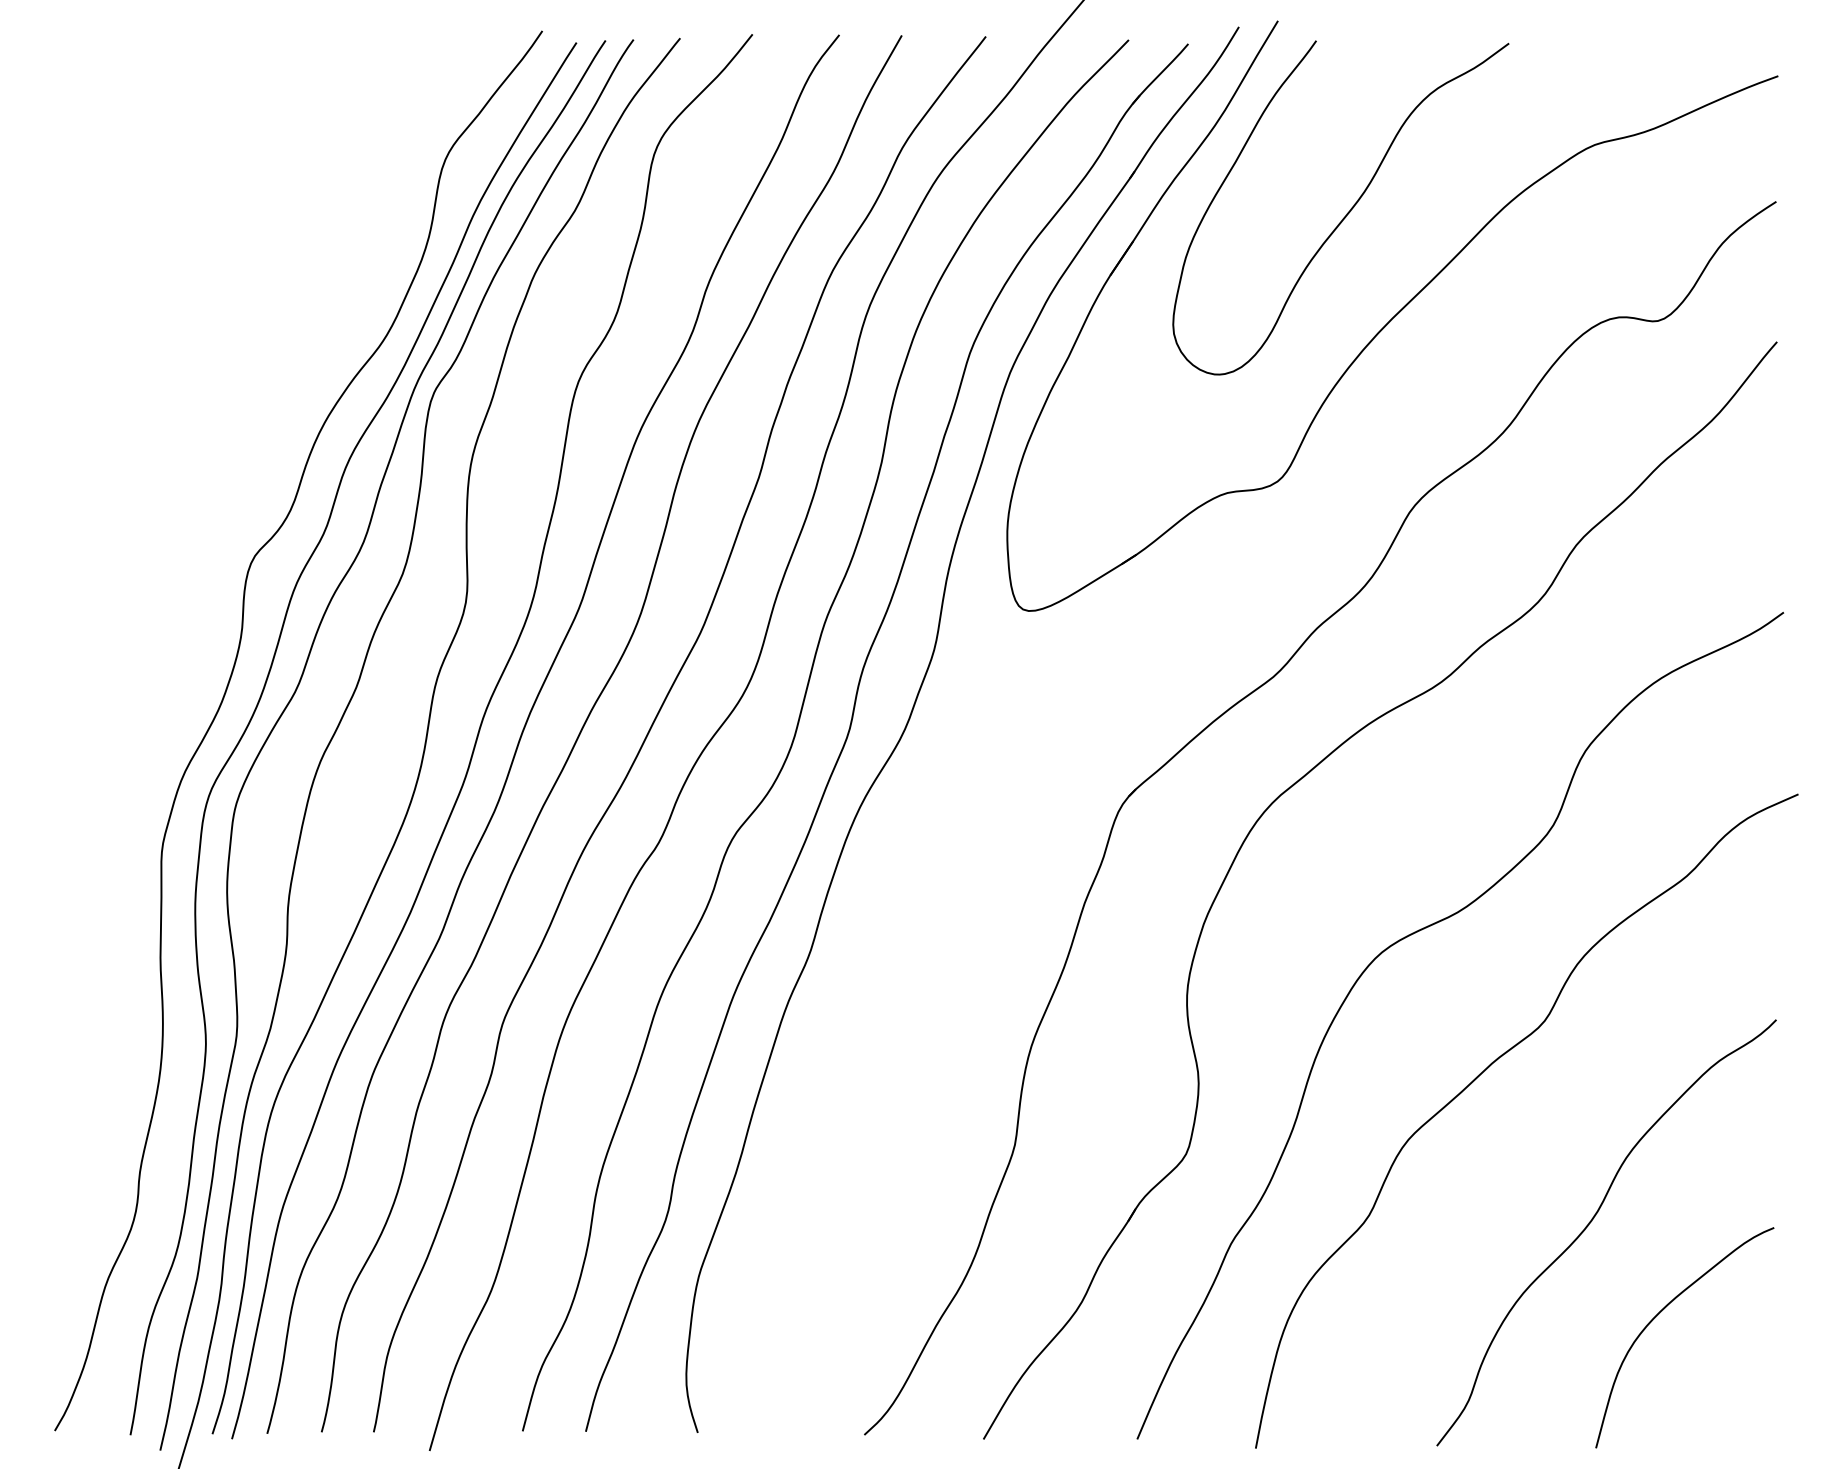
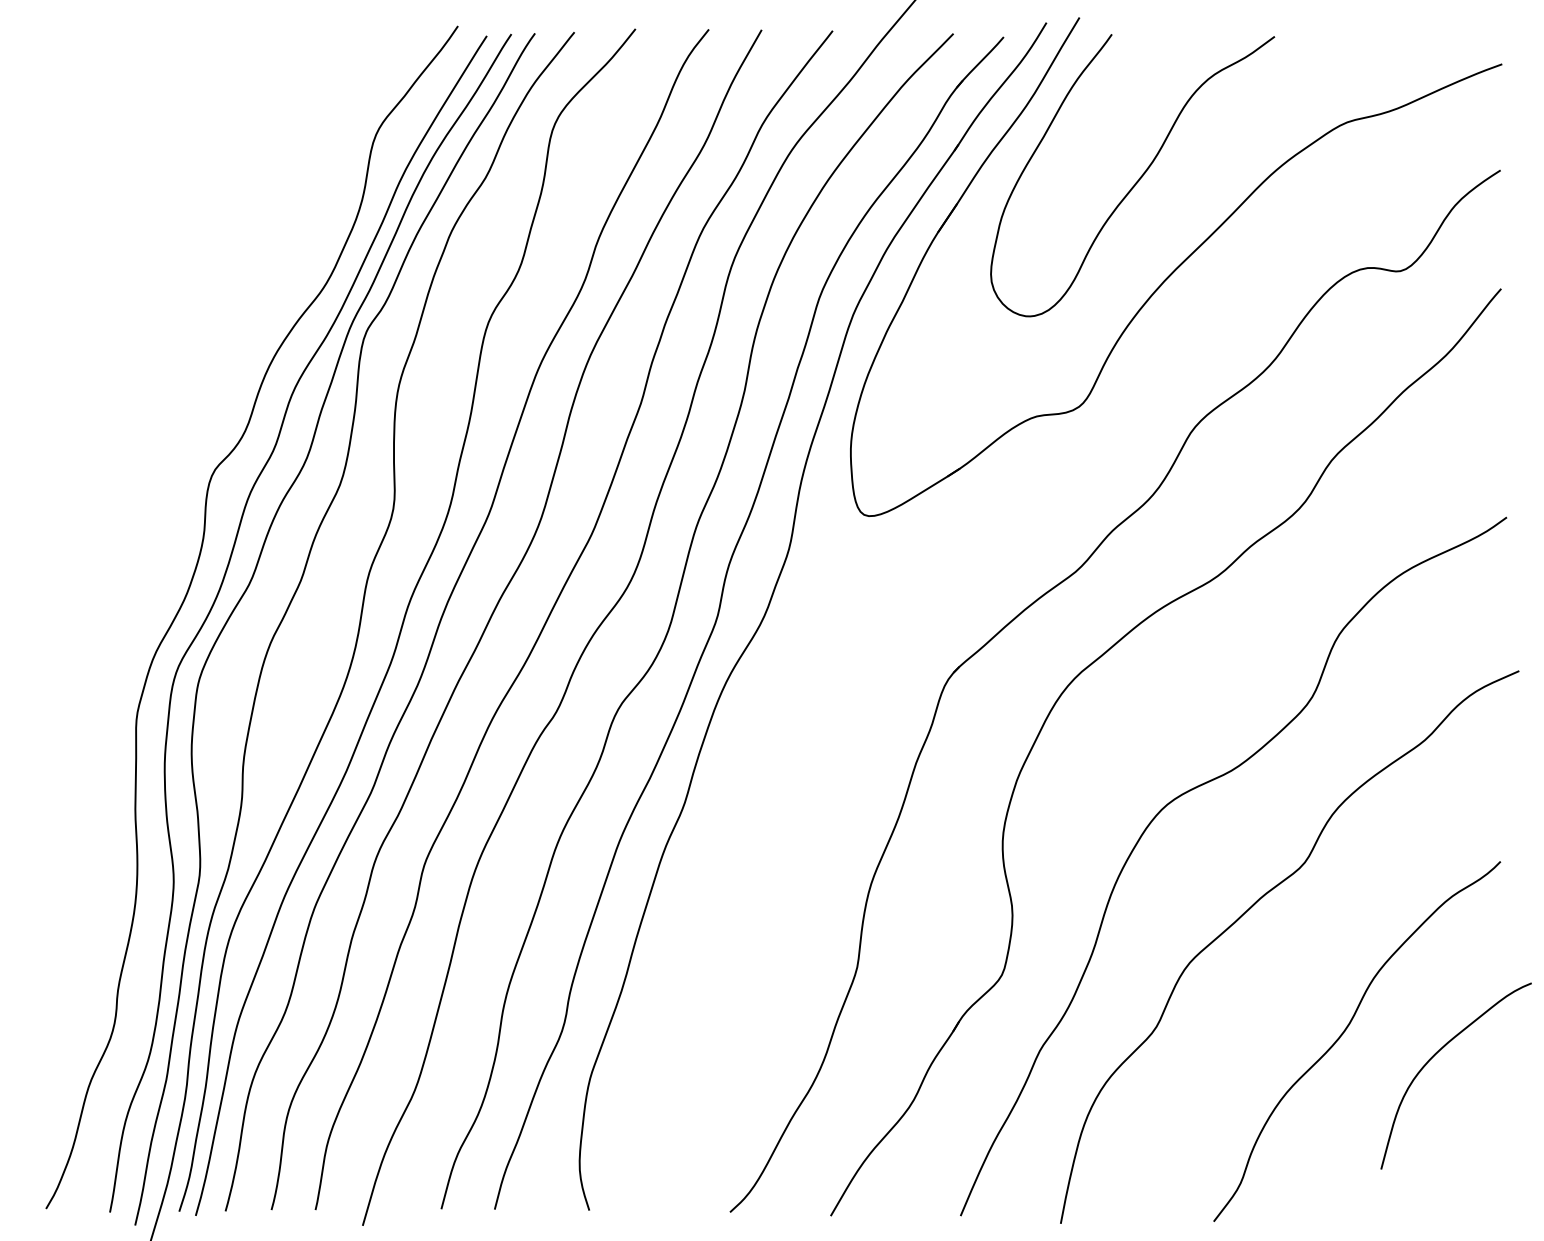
curve: (1660, 1313) -> (1435, 1055), moved

